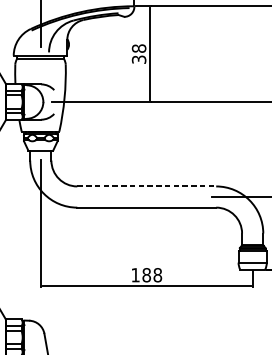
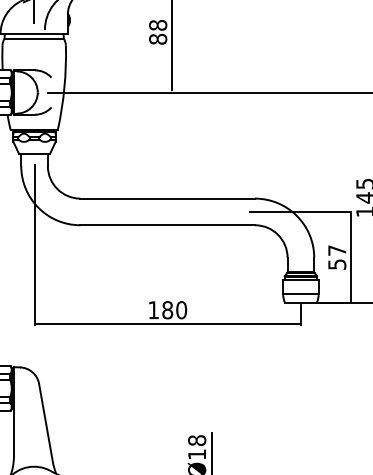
text: (139, 59) -> (158, 38), 38 -> 88
line: (147, 186) -> (168, 198), dashed -> solid
text: (157, 275) -> (181, 310), 188 -> 180

